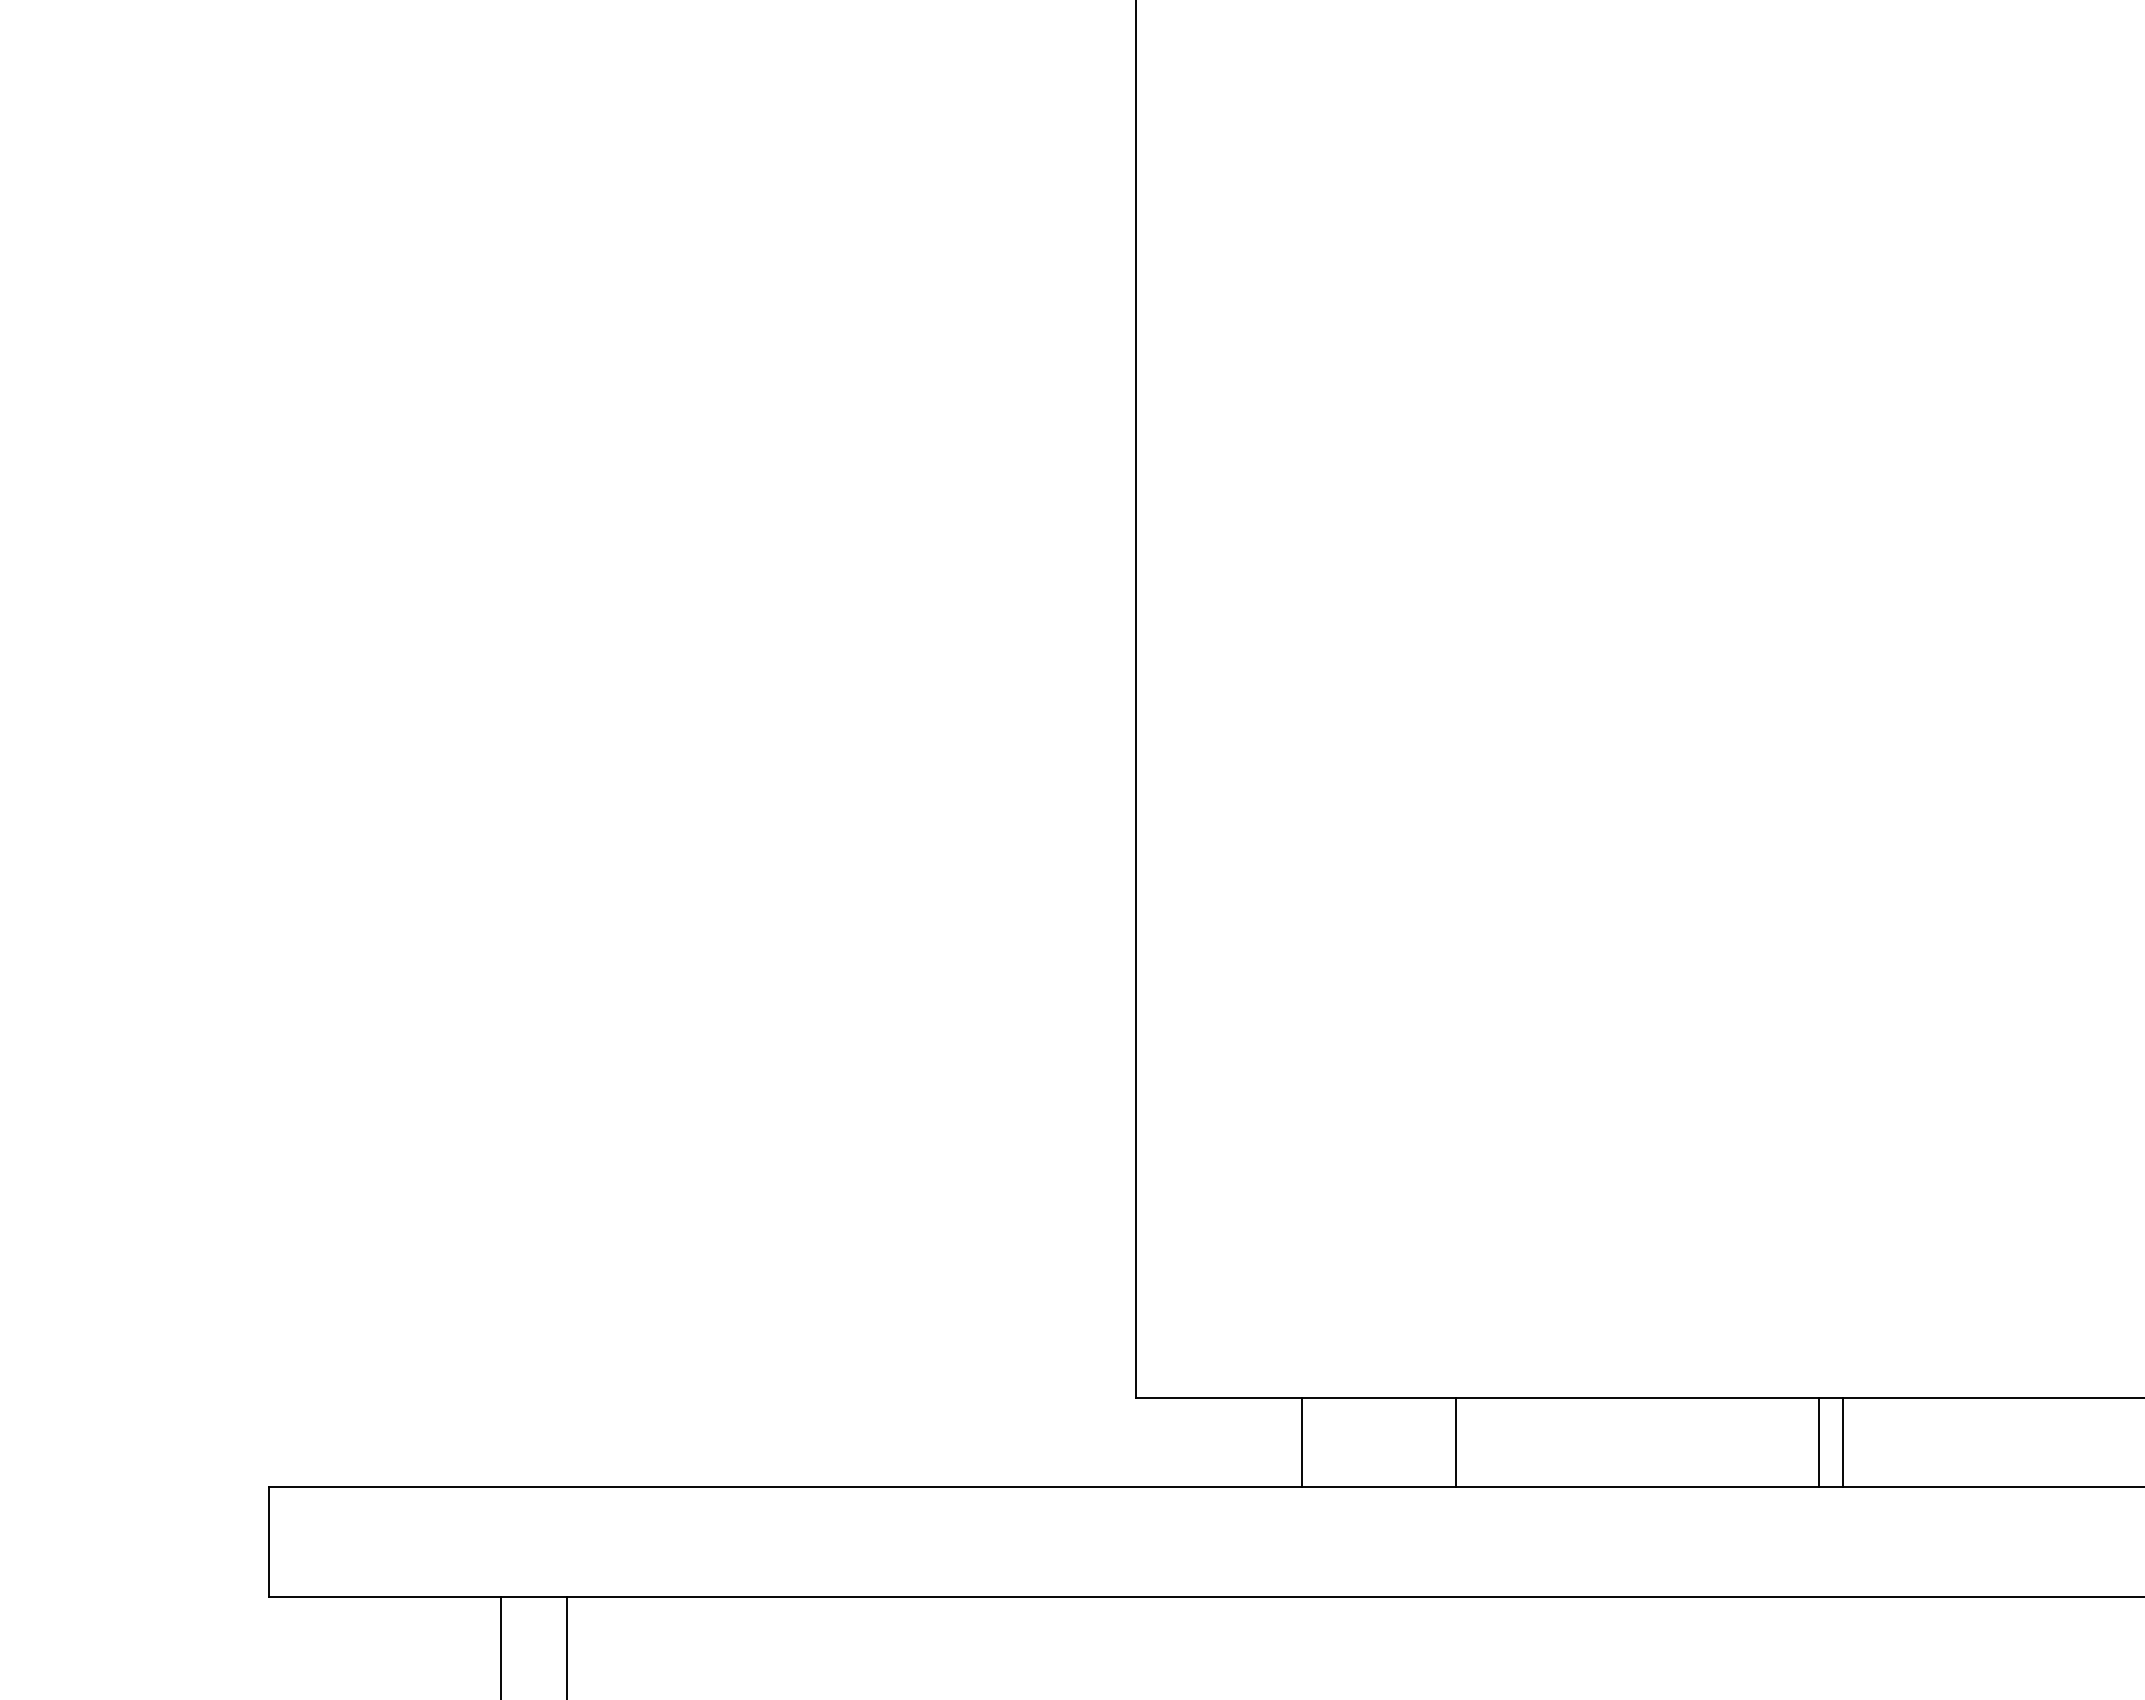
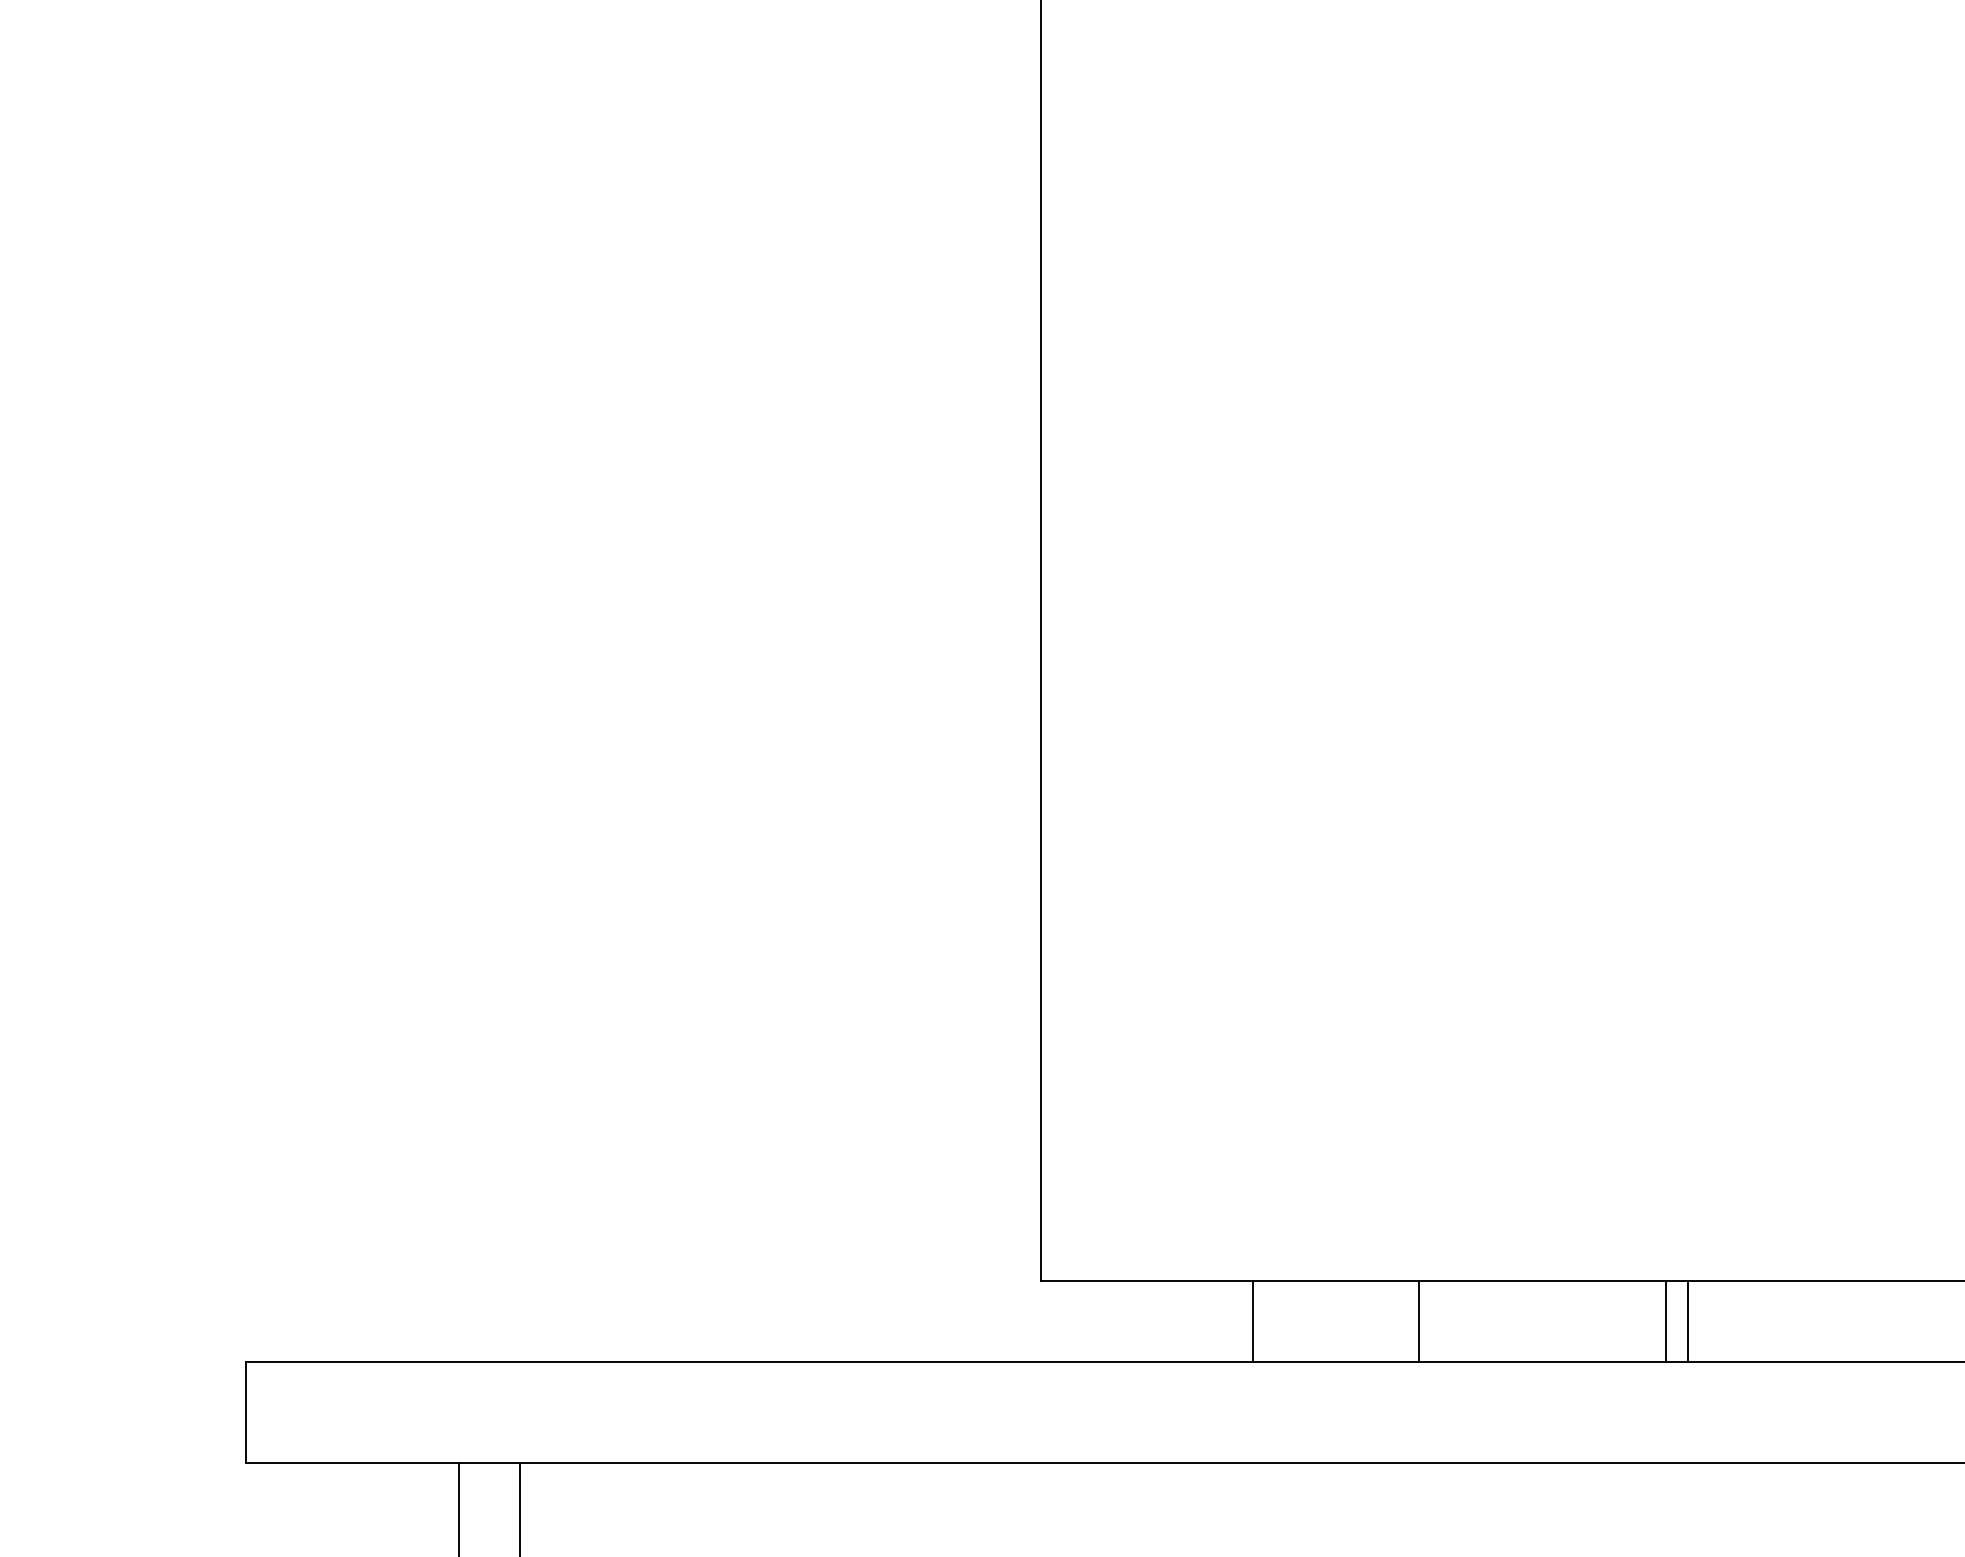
line: (1301, 1442) -> (1252, 1321), moved
line: (1456, 1442) -> (1419, 1321), moved

